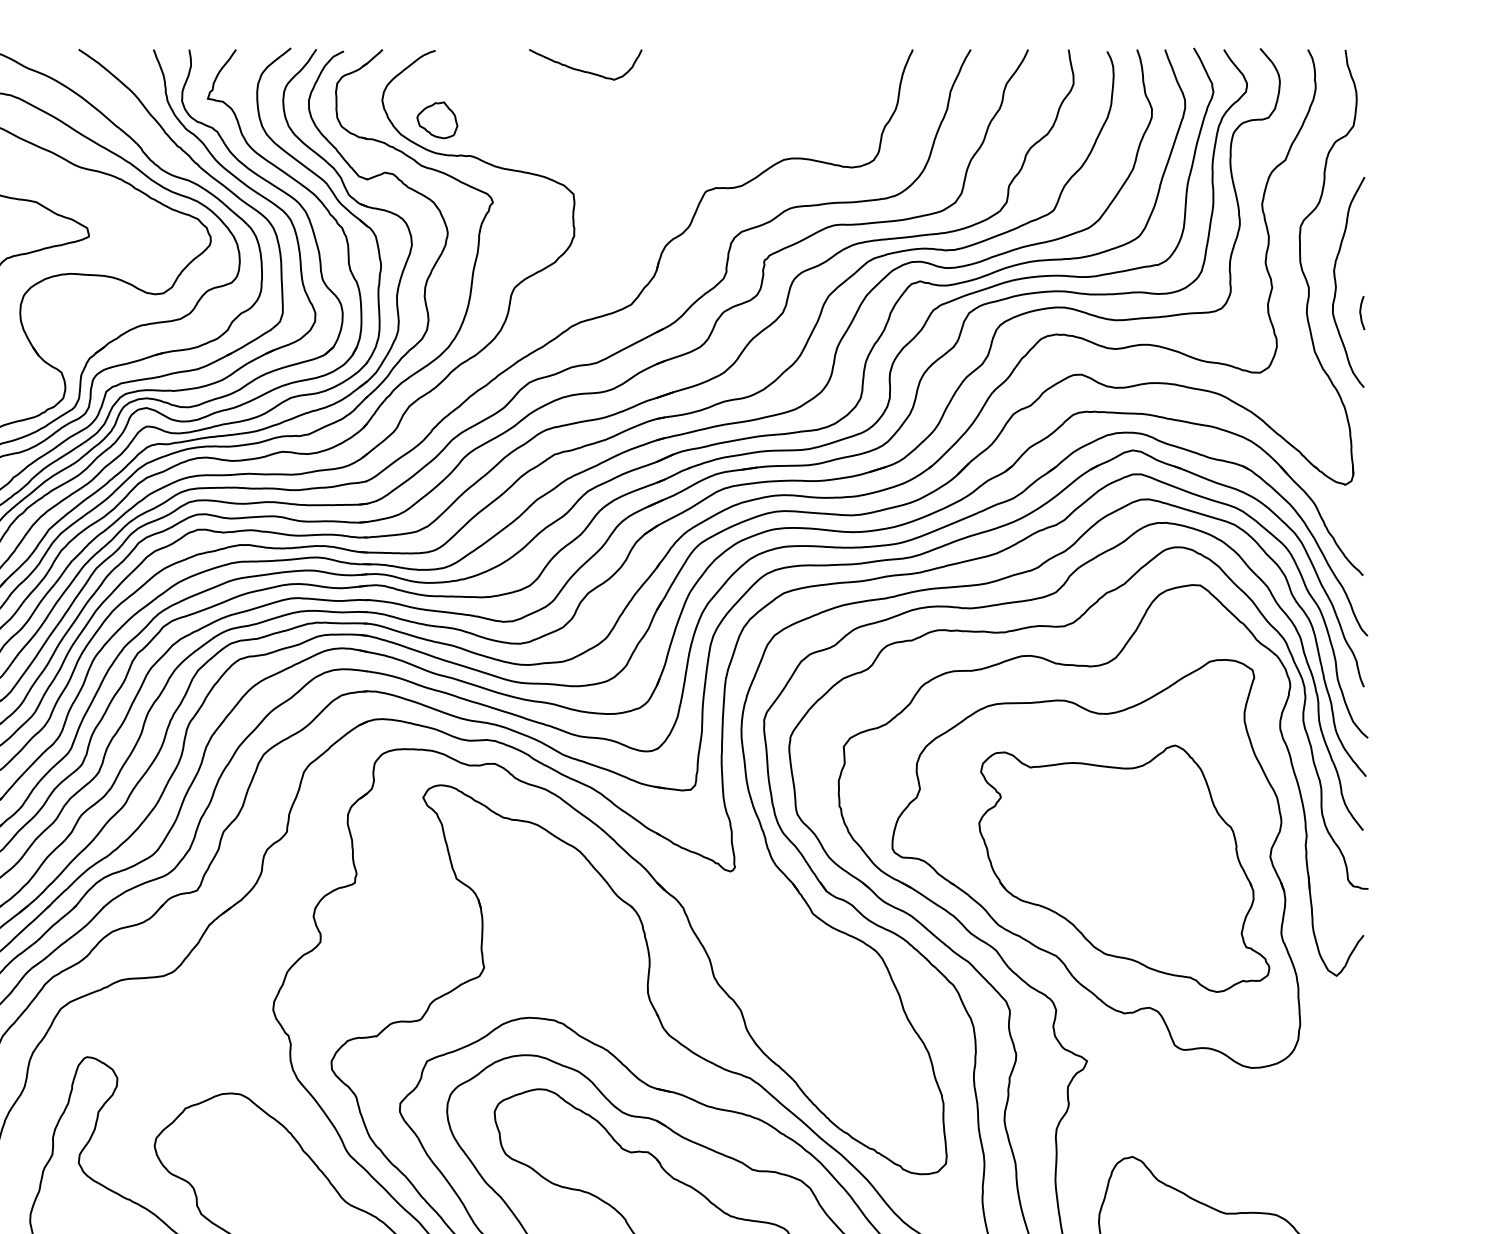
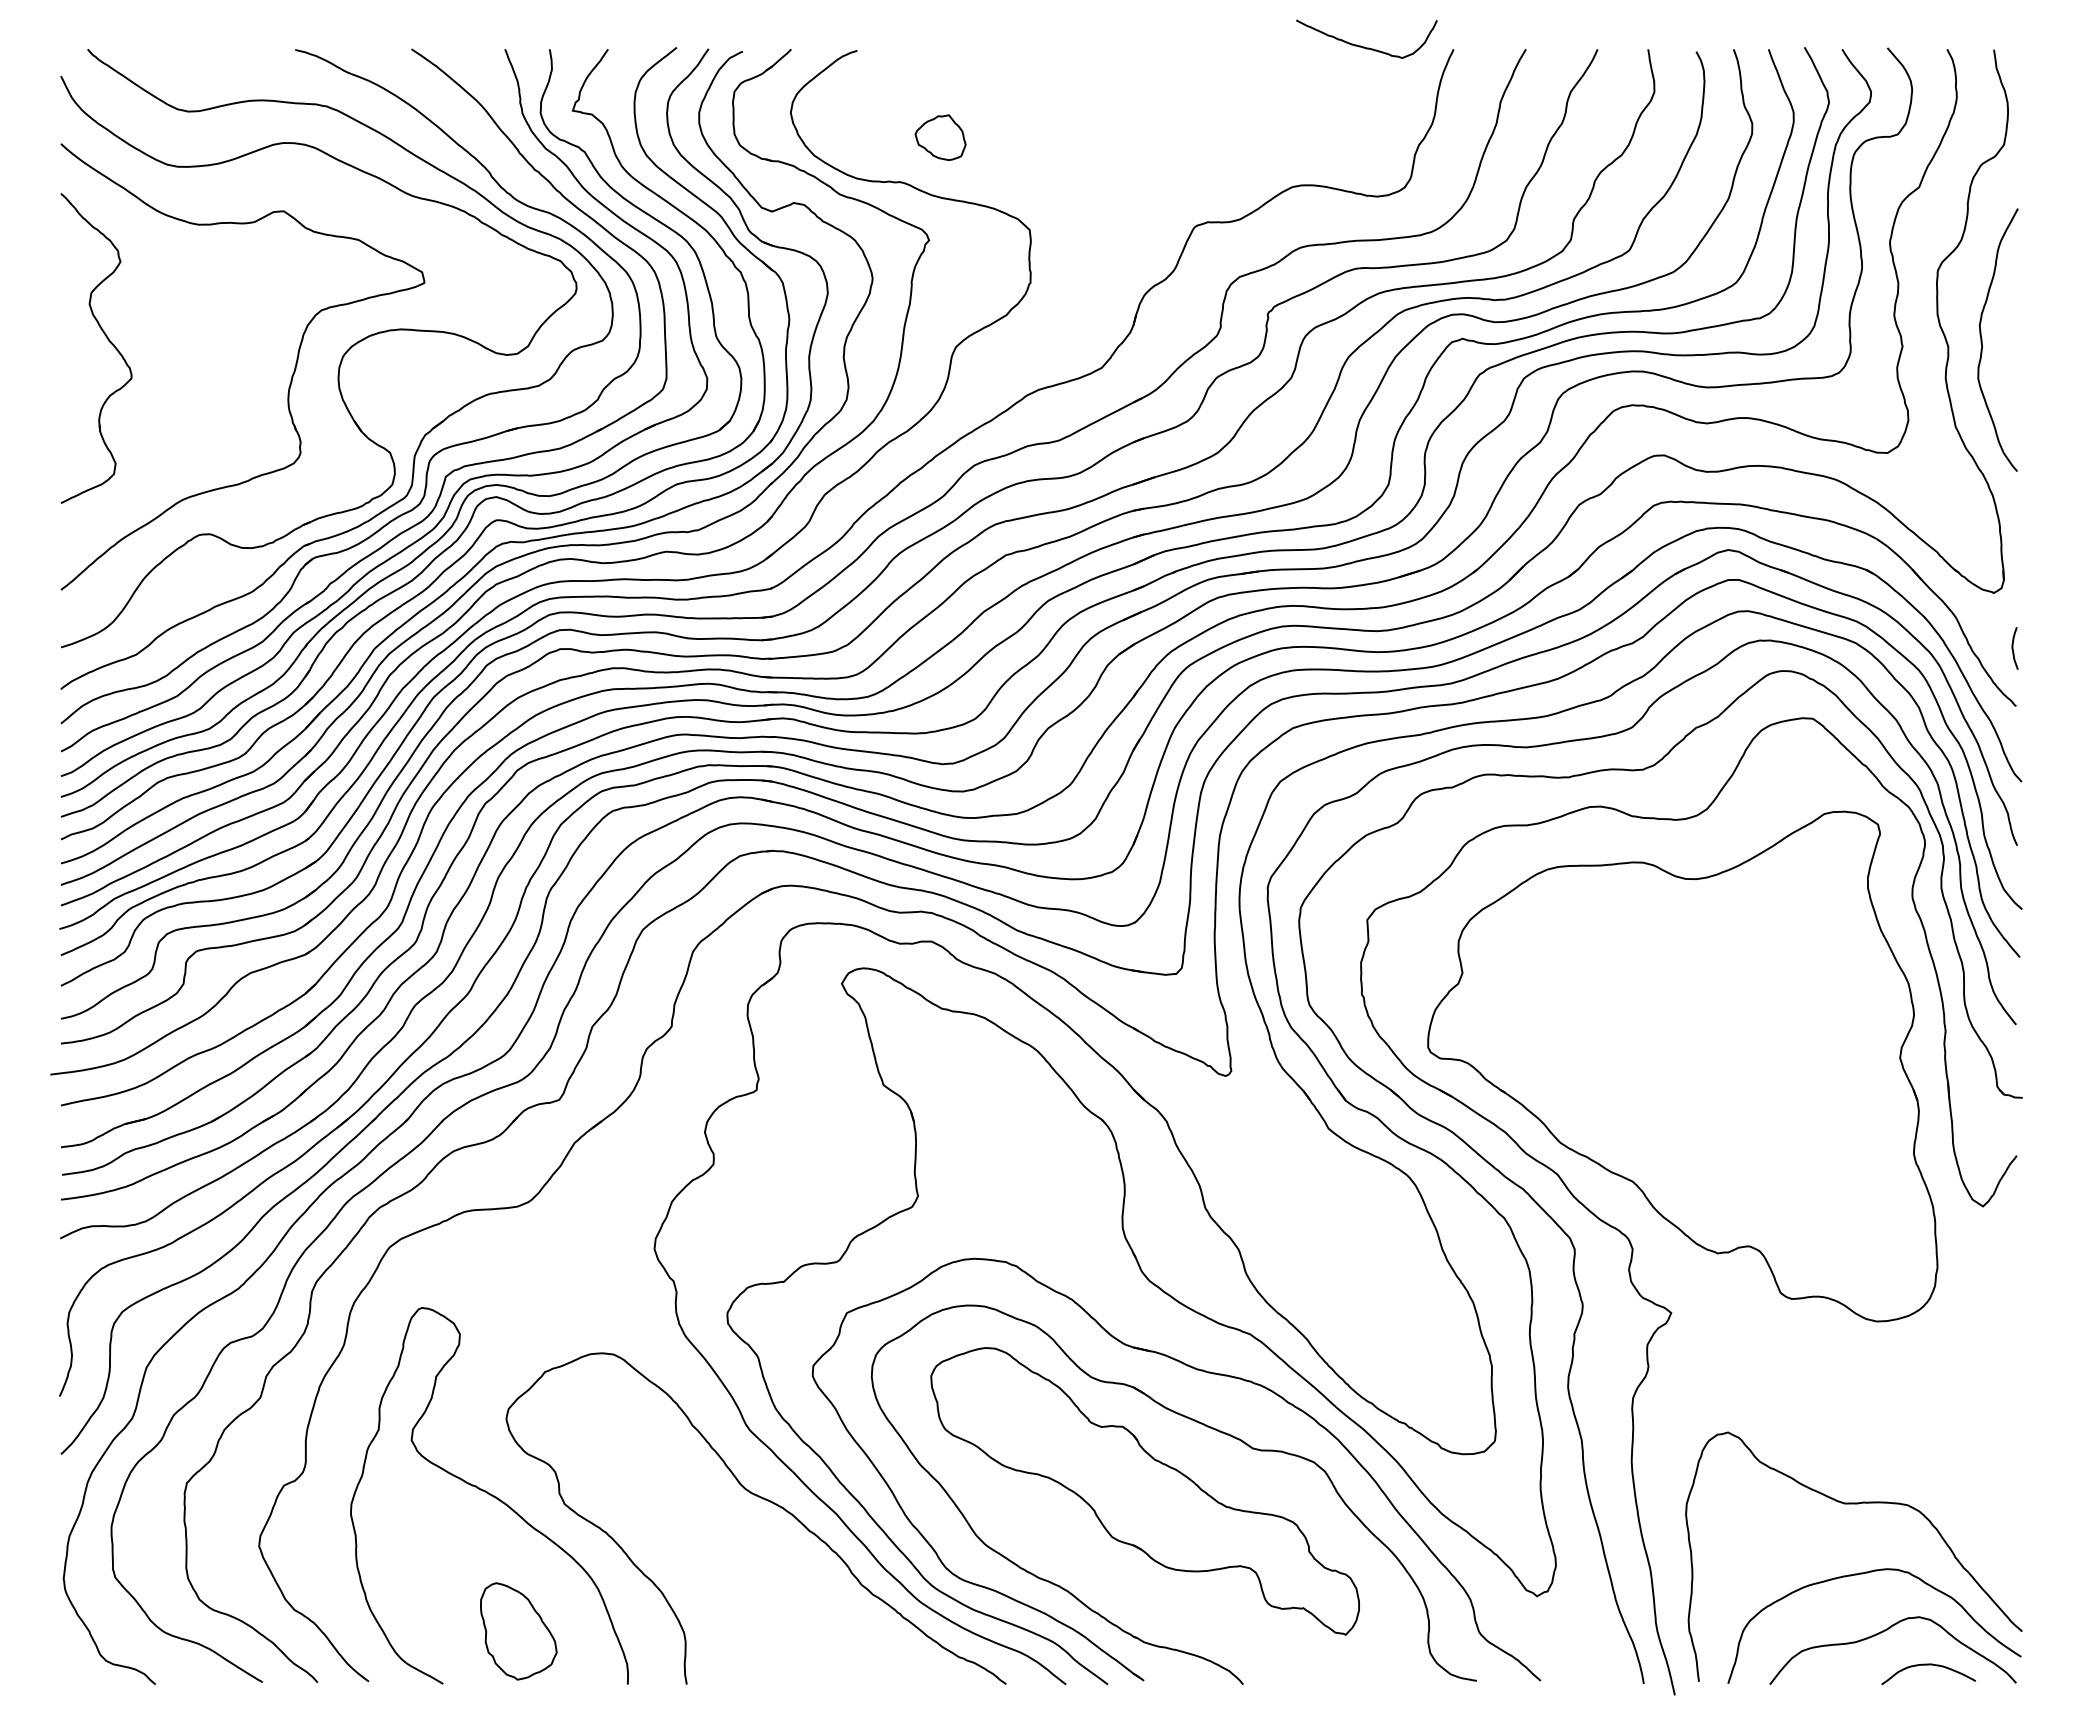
curve: (583, 70) -> (1364, 46), moved
part: (437, 120) -> (940, 137), moved
curve: (1361, 313) -> (2013, 648), moved
part: (1124, 868) -> (1717, 1072), removed

